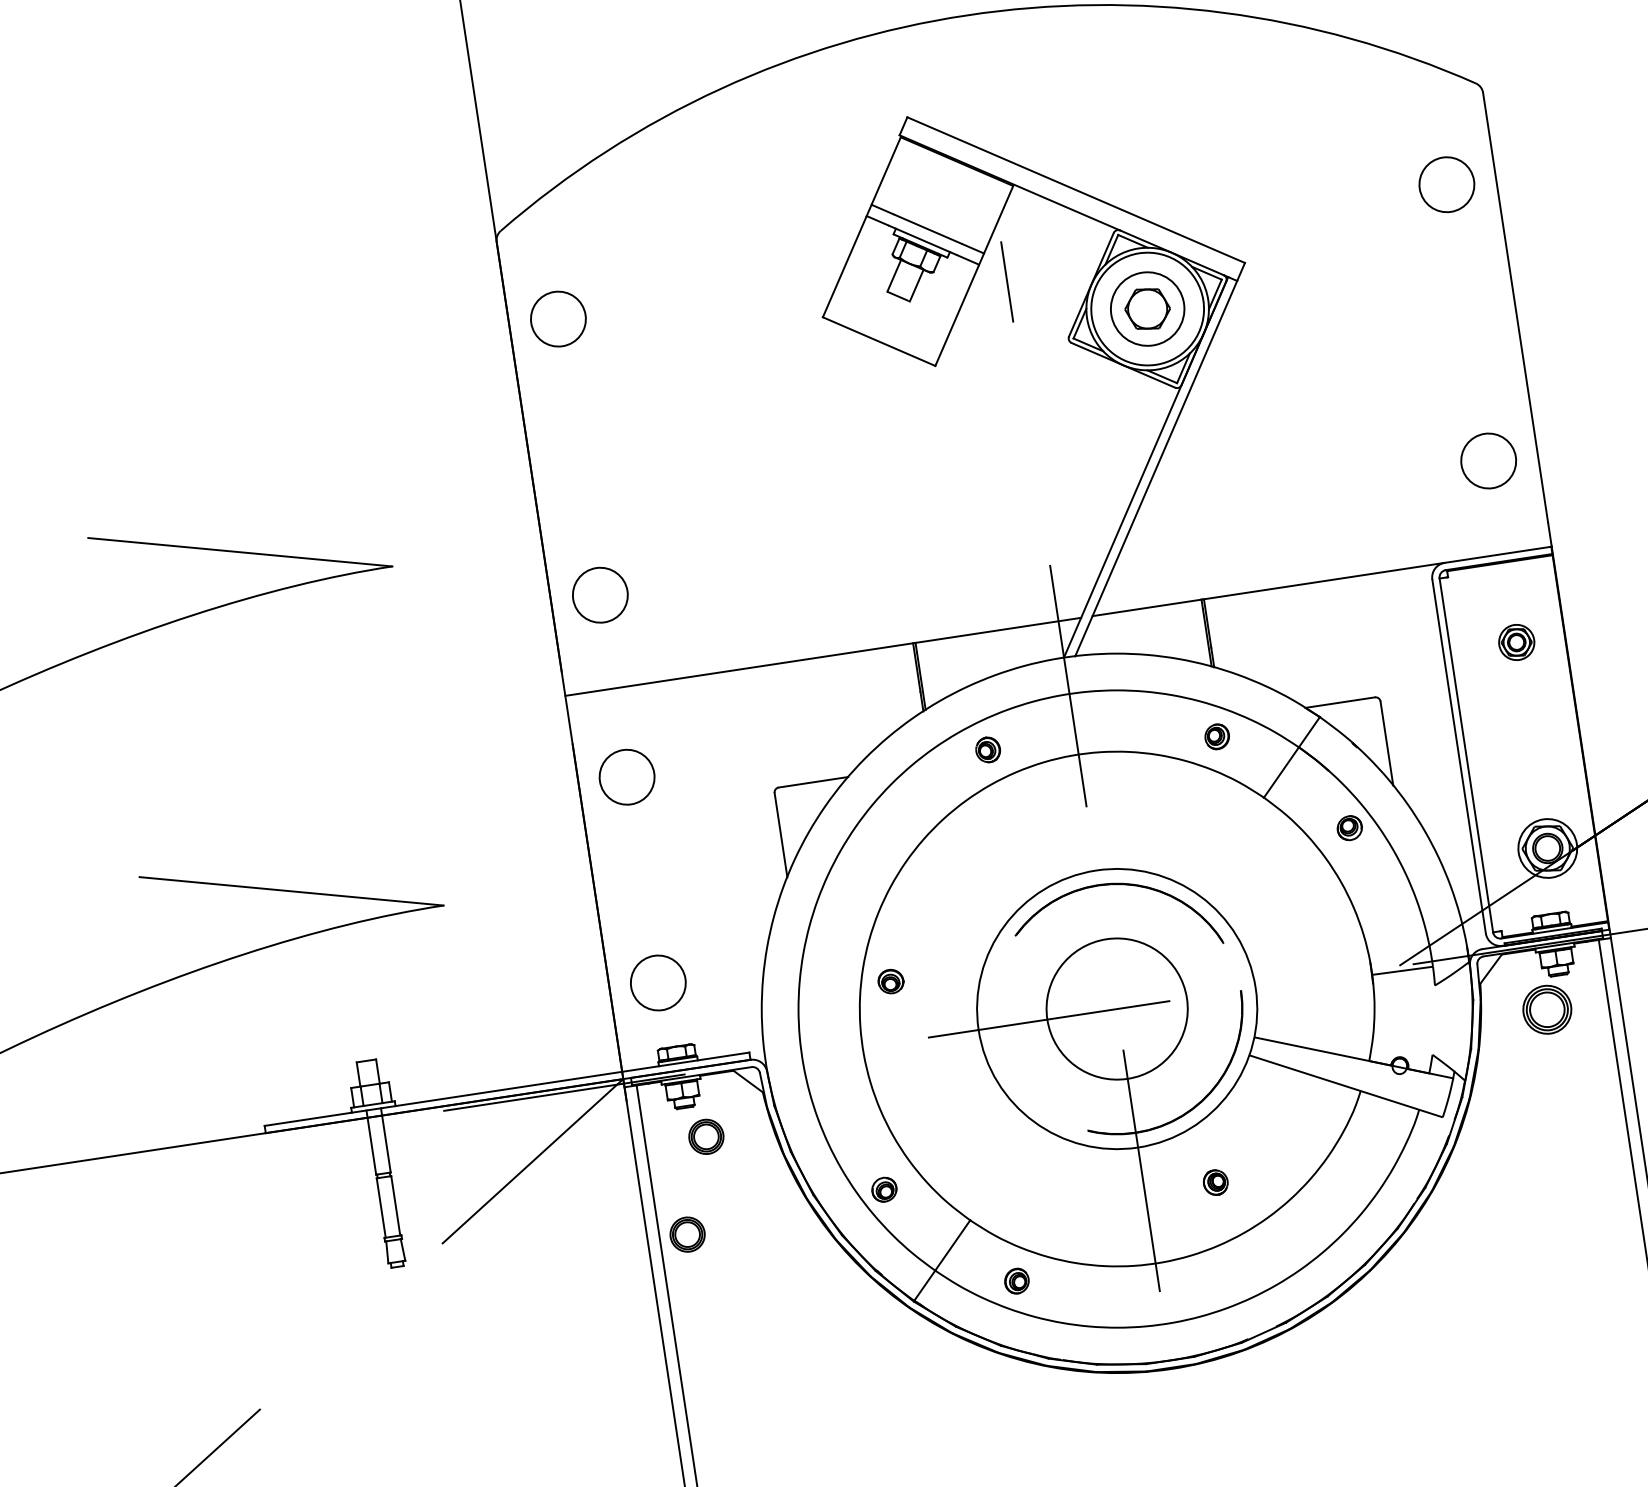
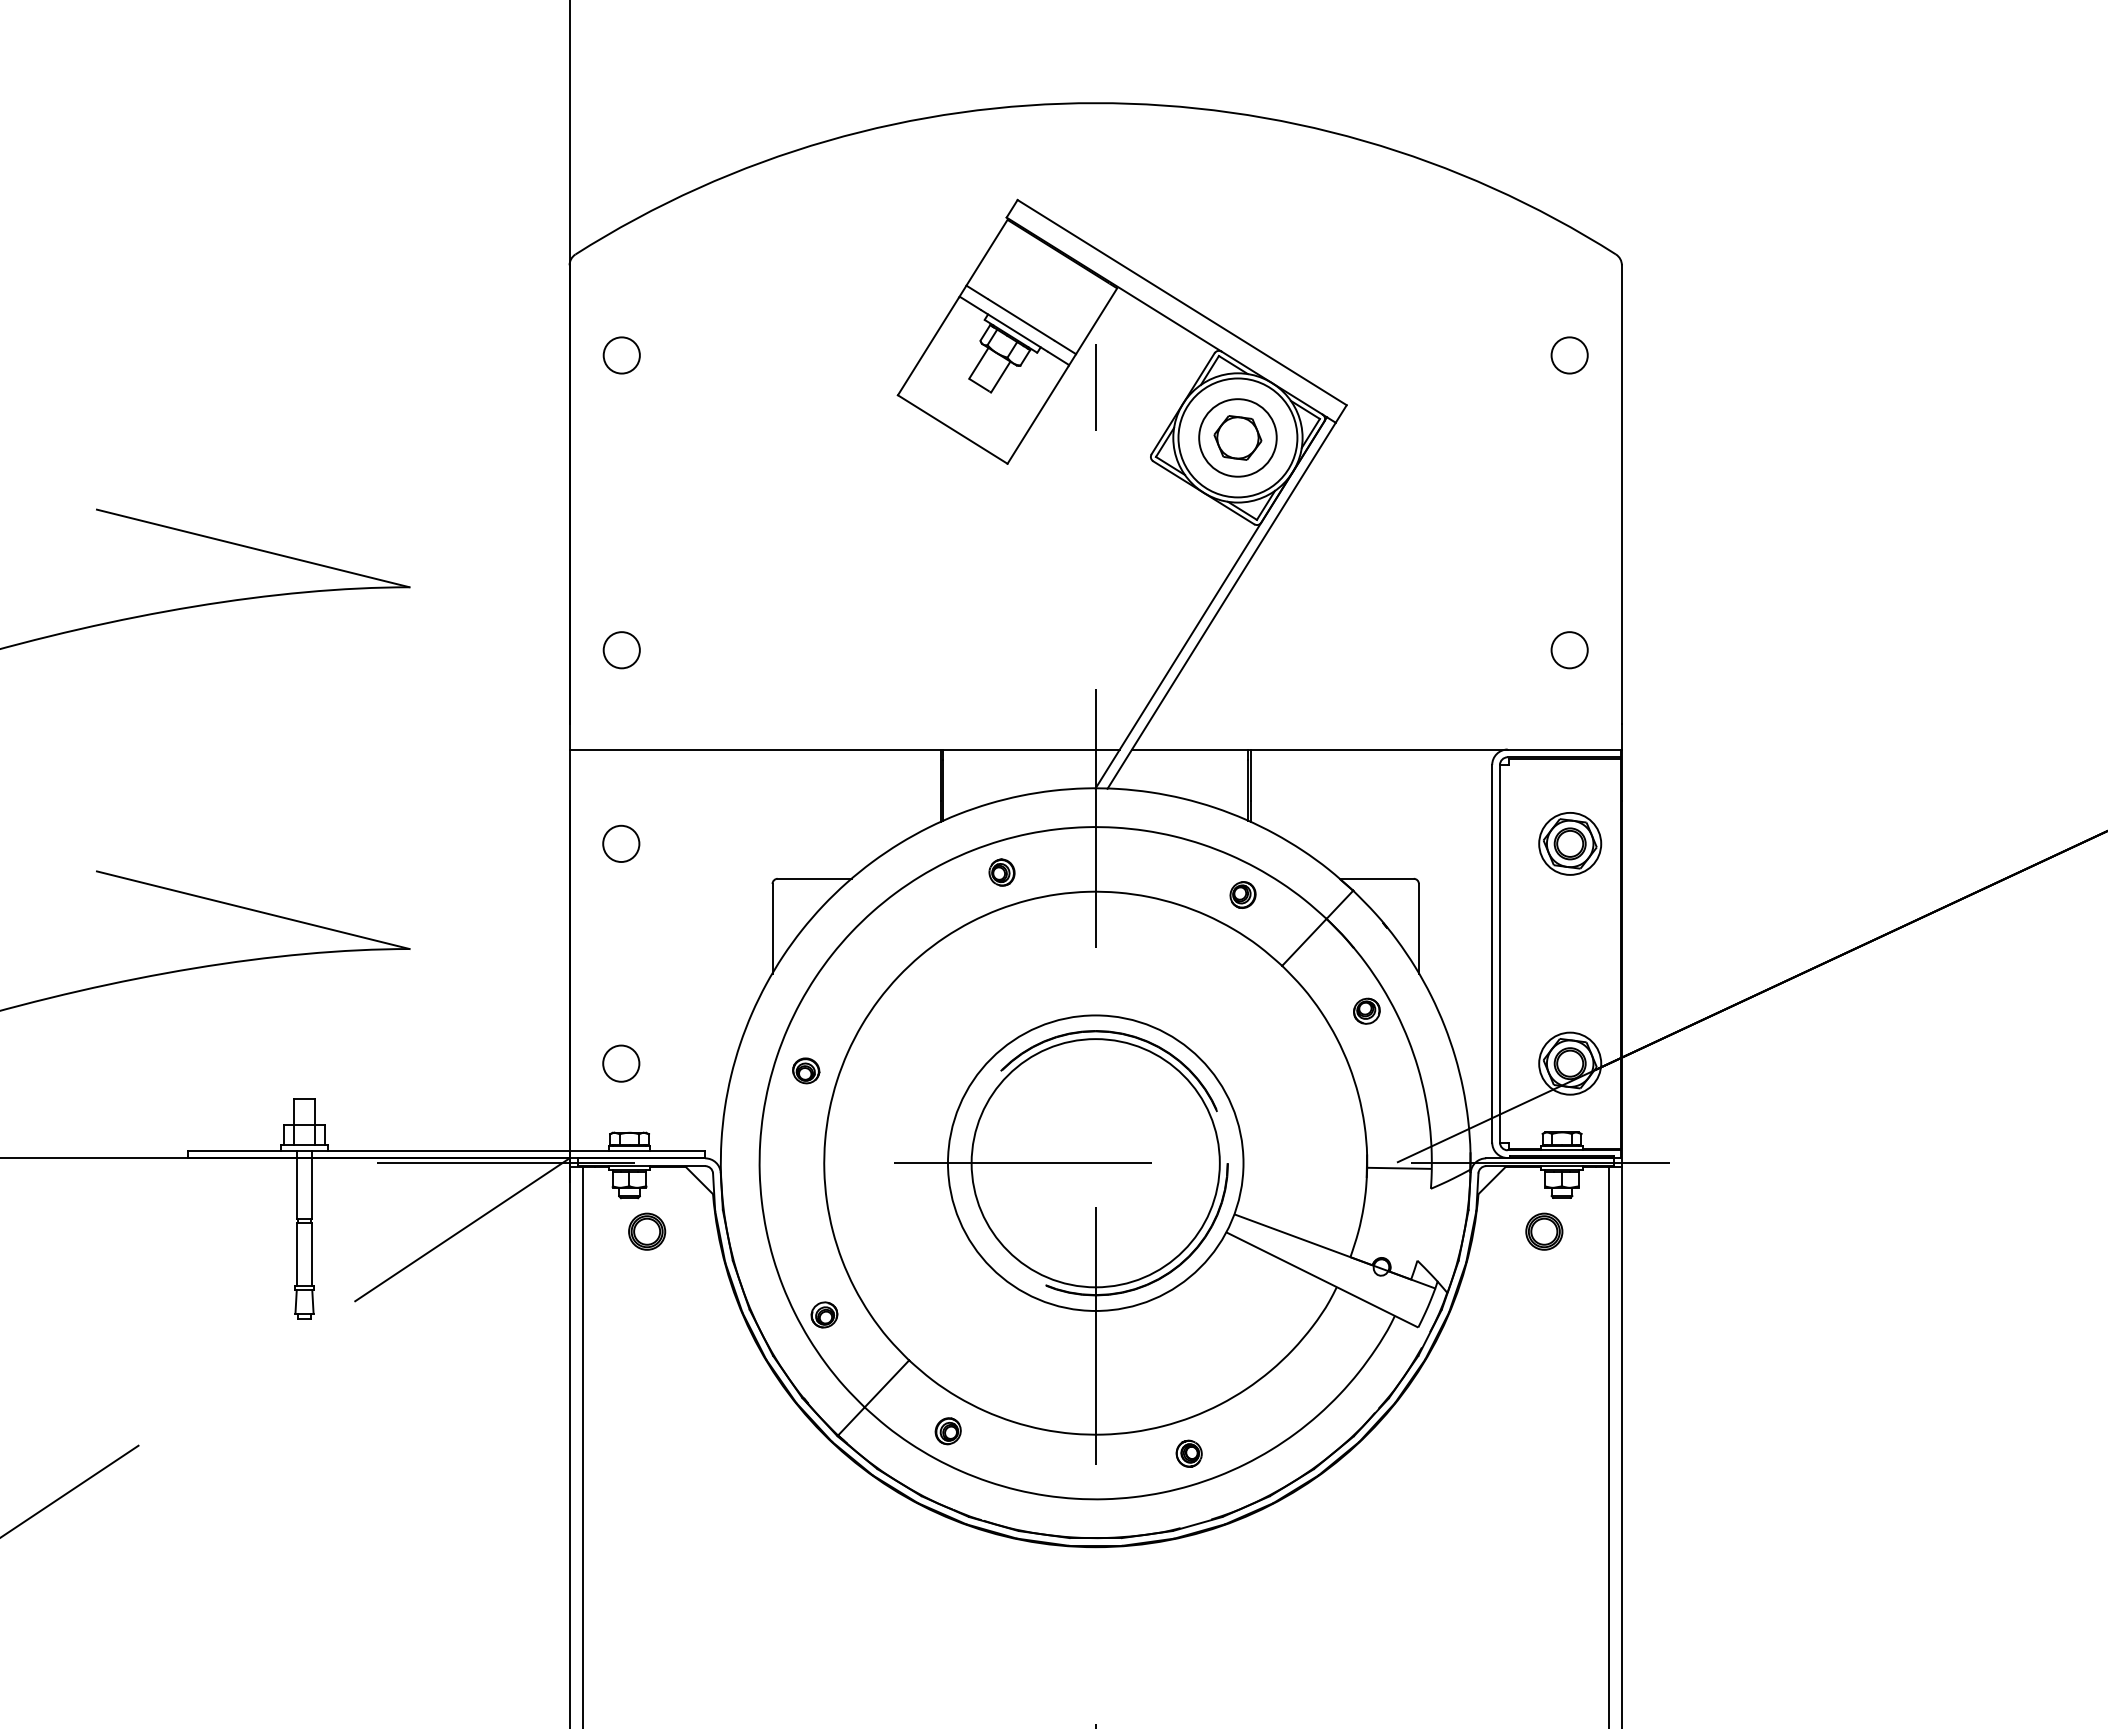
circle: (1446, 184) -> (1569, 355), size x0.62
circle: (558, 319) -> (621, 355), size x0.62
circle: (1488, 461) -> (1569, 650), size x0.62
circle: (599, 595) -> (621, 650), size x0.62
part: (1516, 642) -> (1570, 843), size x1.67
circle: (627, 776) -> (621, 843), size x0.62
part: (891, 981) -> (806, 1070), moved
circle: (658, 982) -> (621, 1063), size x0.62
circle: (1116, 1009) -> (1095, 1163), size x1.67
part: (1547, 1009) -> (1544, 1231), size x0.71
part: (1215, 1182) -> (1188, 1453), moved
part: (687, 1234) -> (612, 1330), removed

